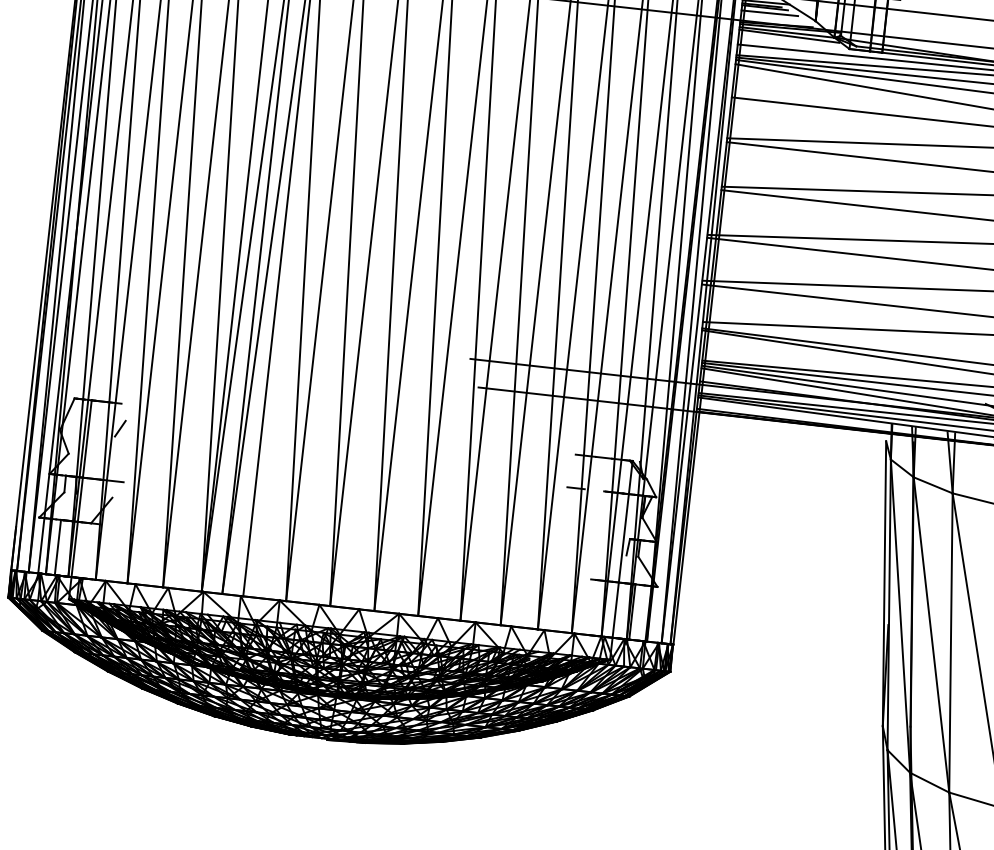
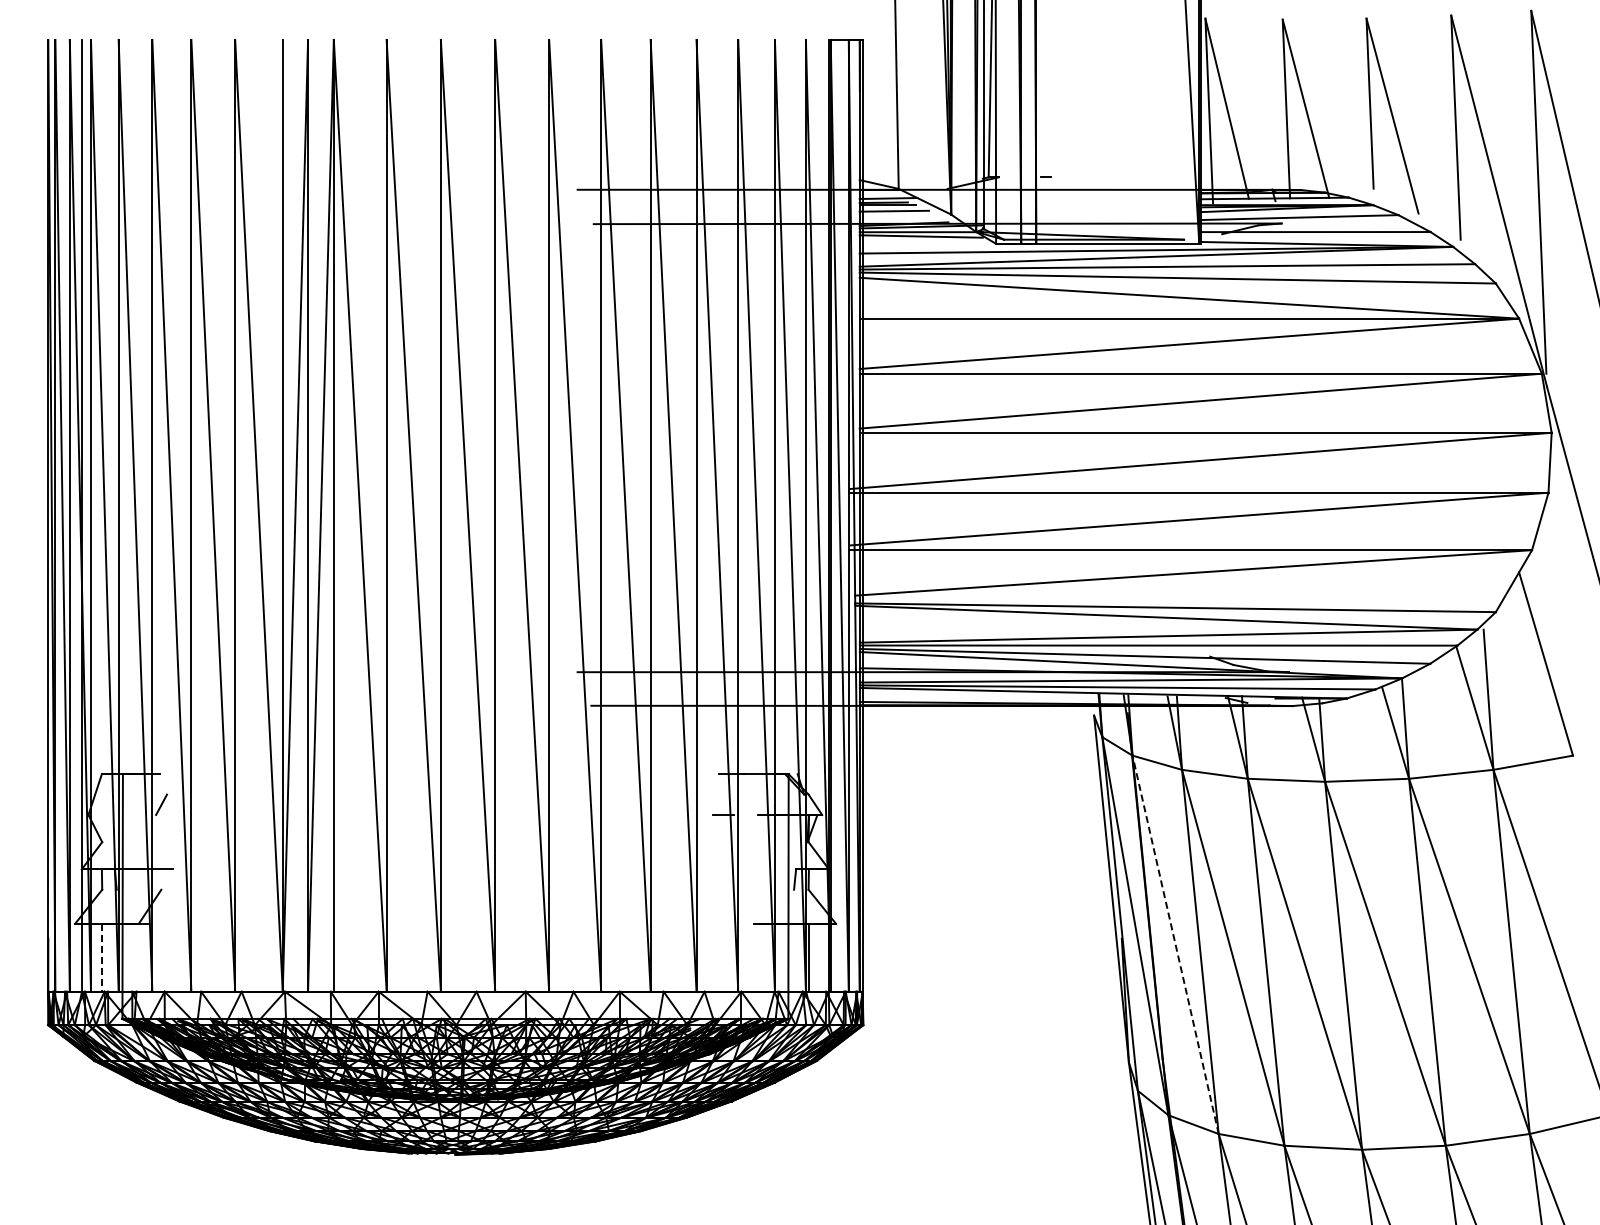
line: (57, 547) -> (101, 957), solid -> dashed
line: (931, 634) -> (1175, 944), solid -> dashed

